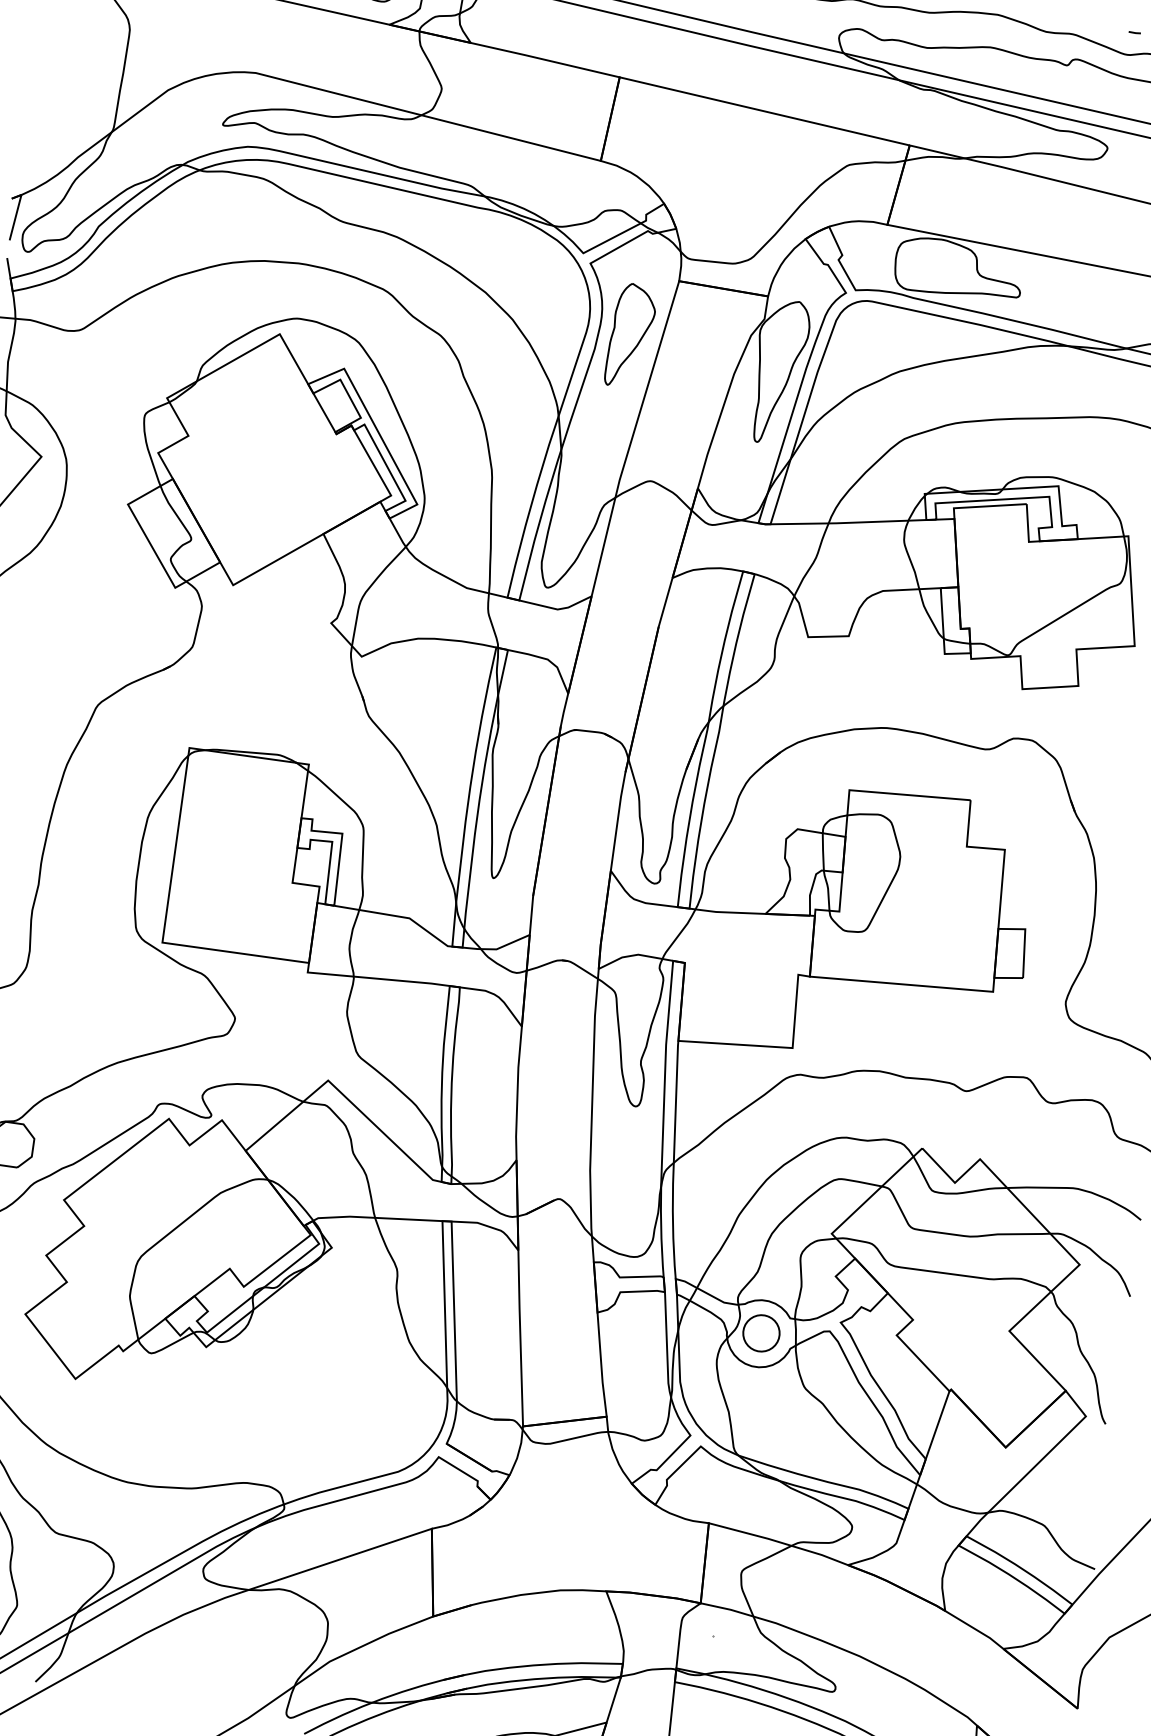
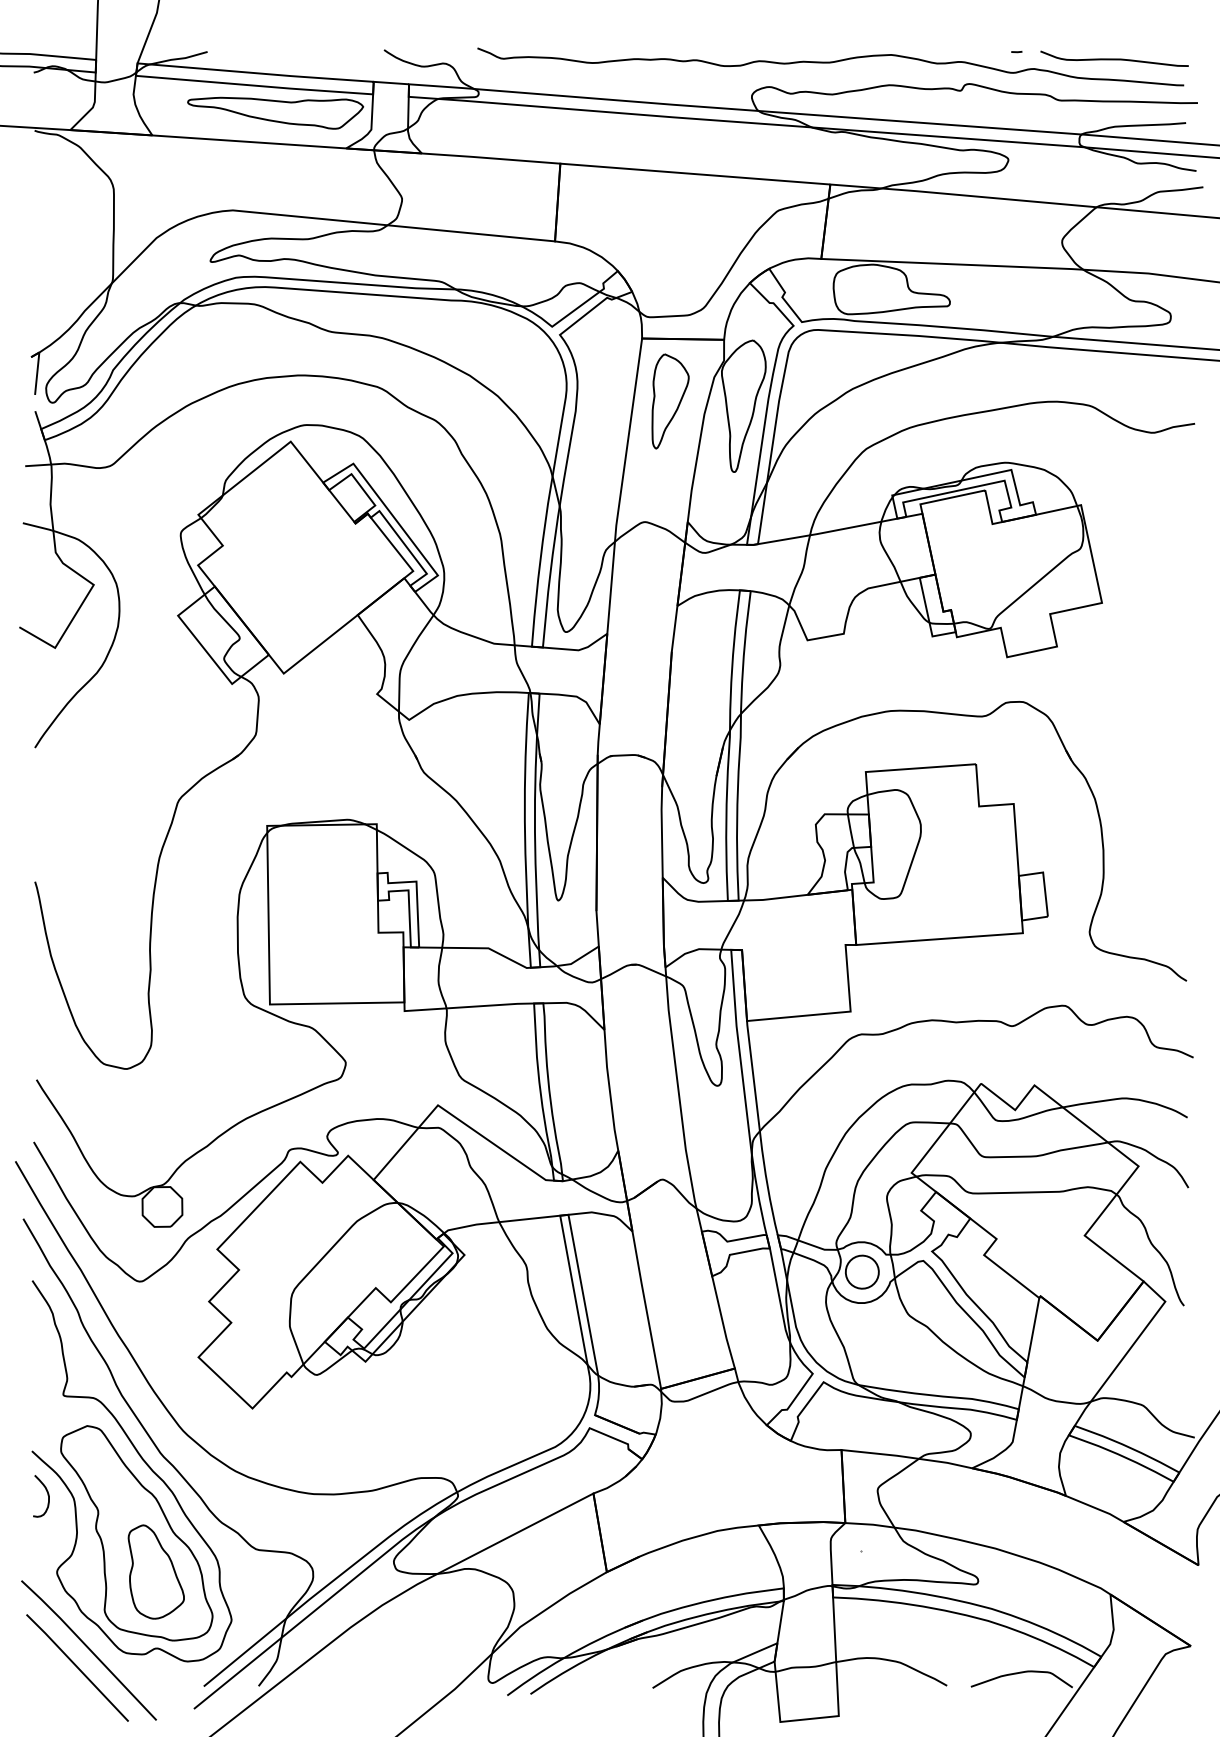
part: (631, 336) -> (670, 401), moved

